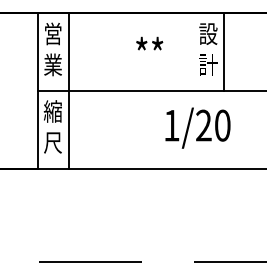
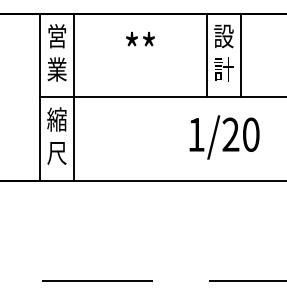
text: (149, 43) -> (140, 39), moved
line: (192, 51) -> (206, 55), added
text: (197, 127) -> (224, 136), moved

